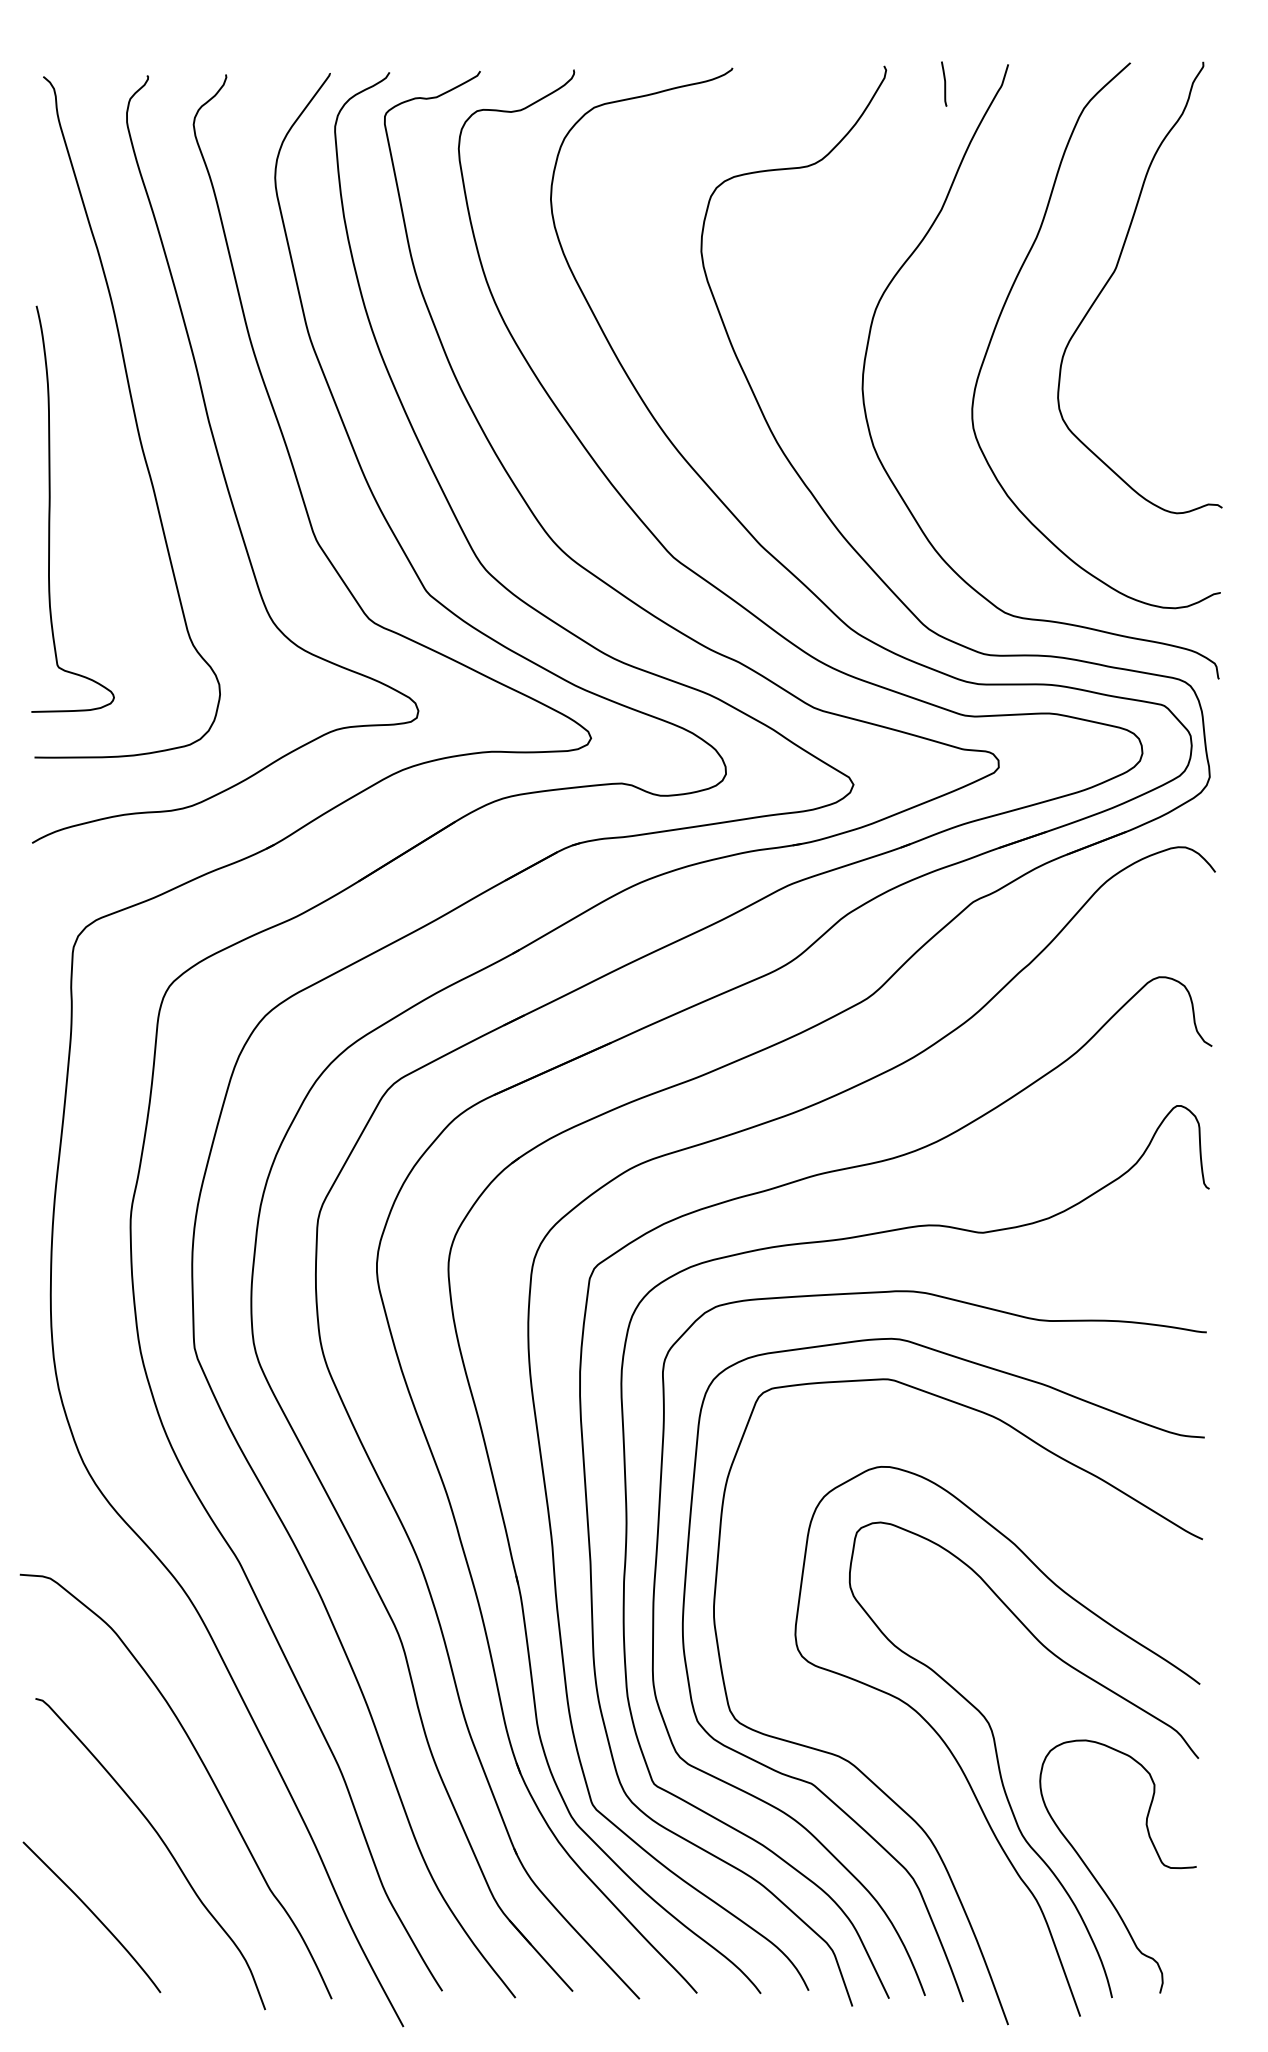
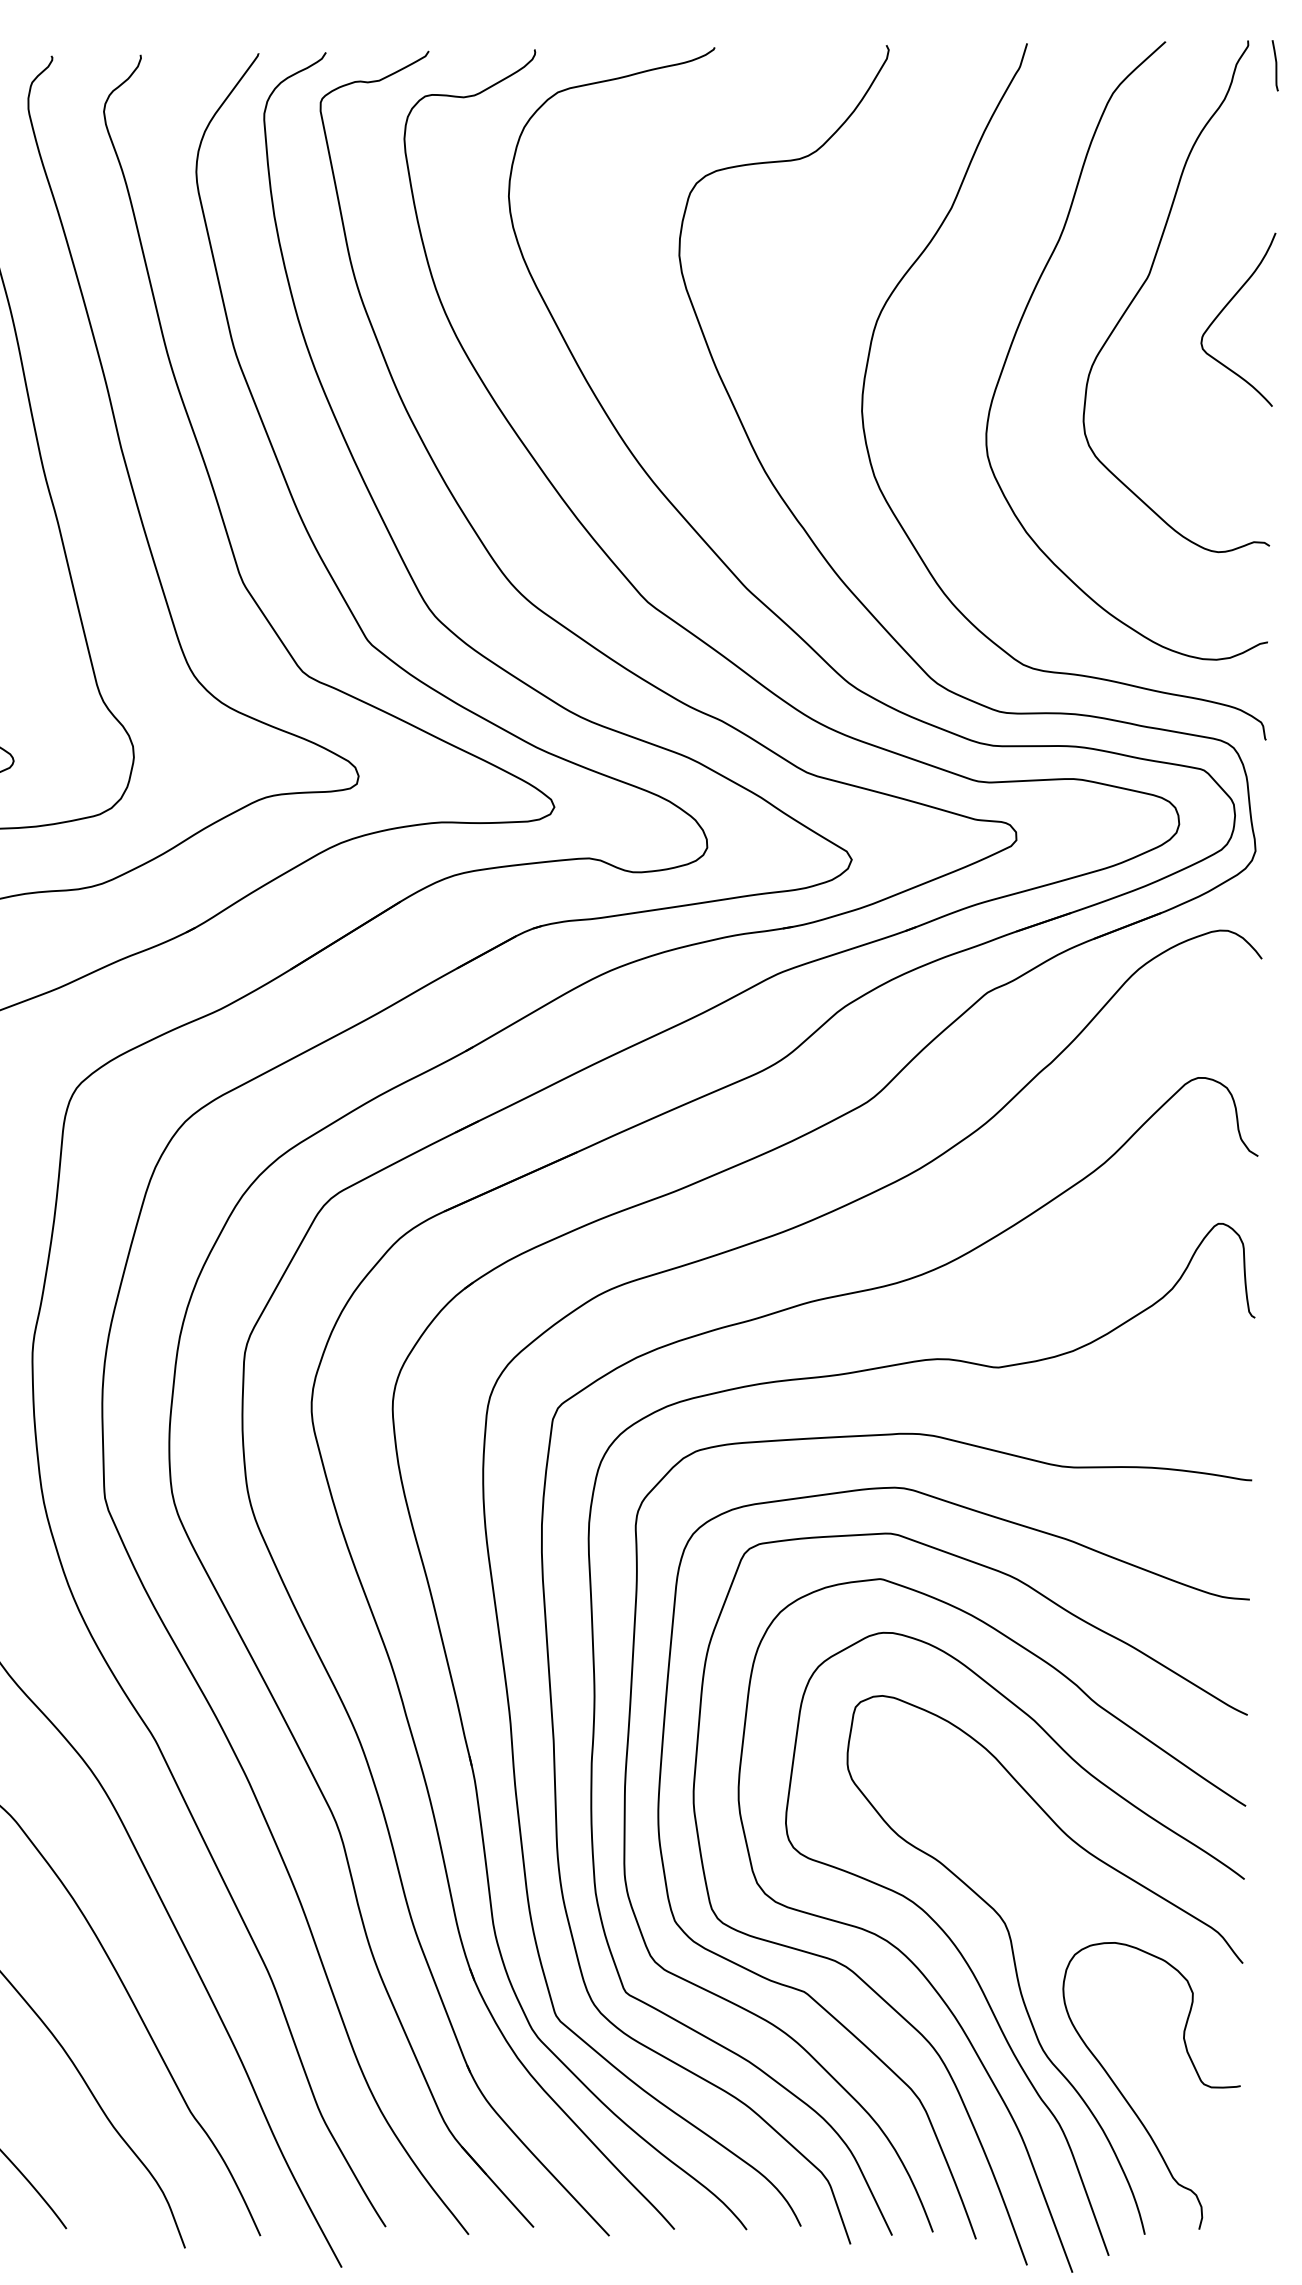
curve: (944, 83) -> (1275, 65), moved
curve: (1182, 299) -> (1224, 309), added
curve: (921, 1772) -> (928, 1979), added

